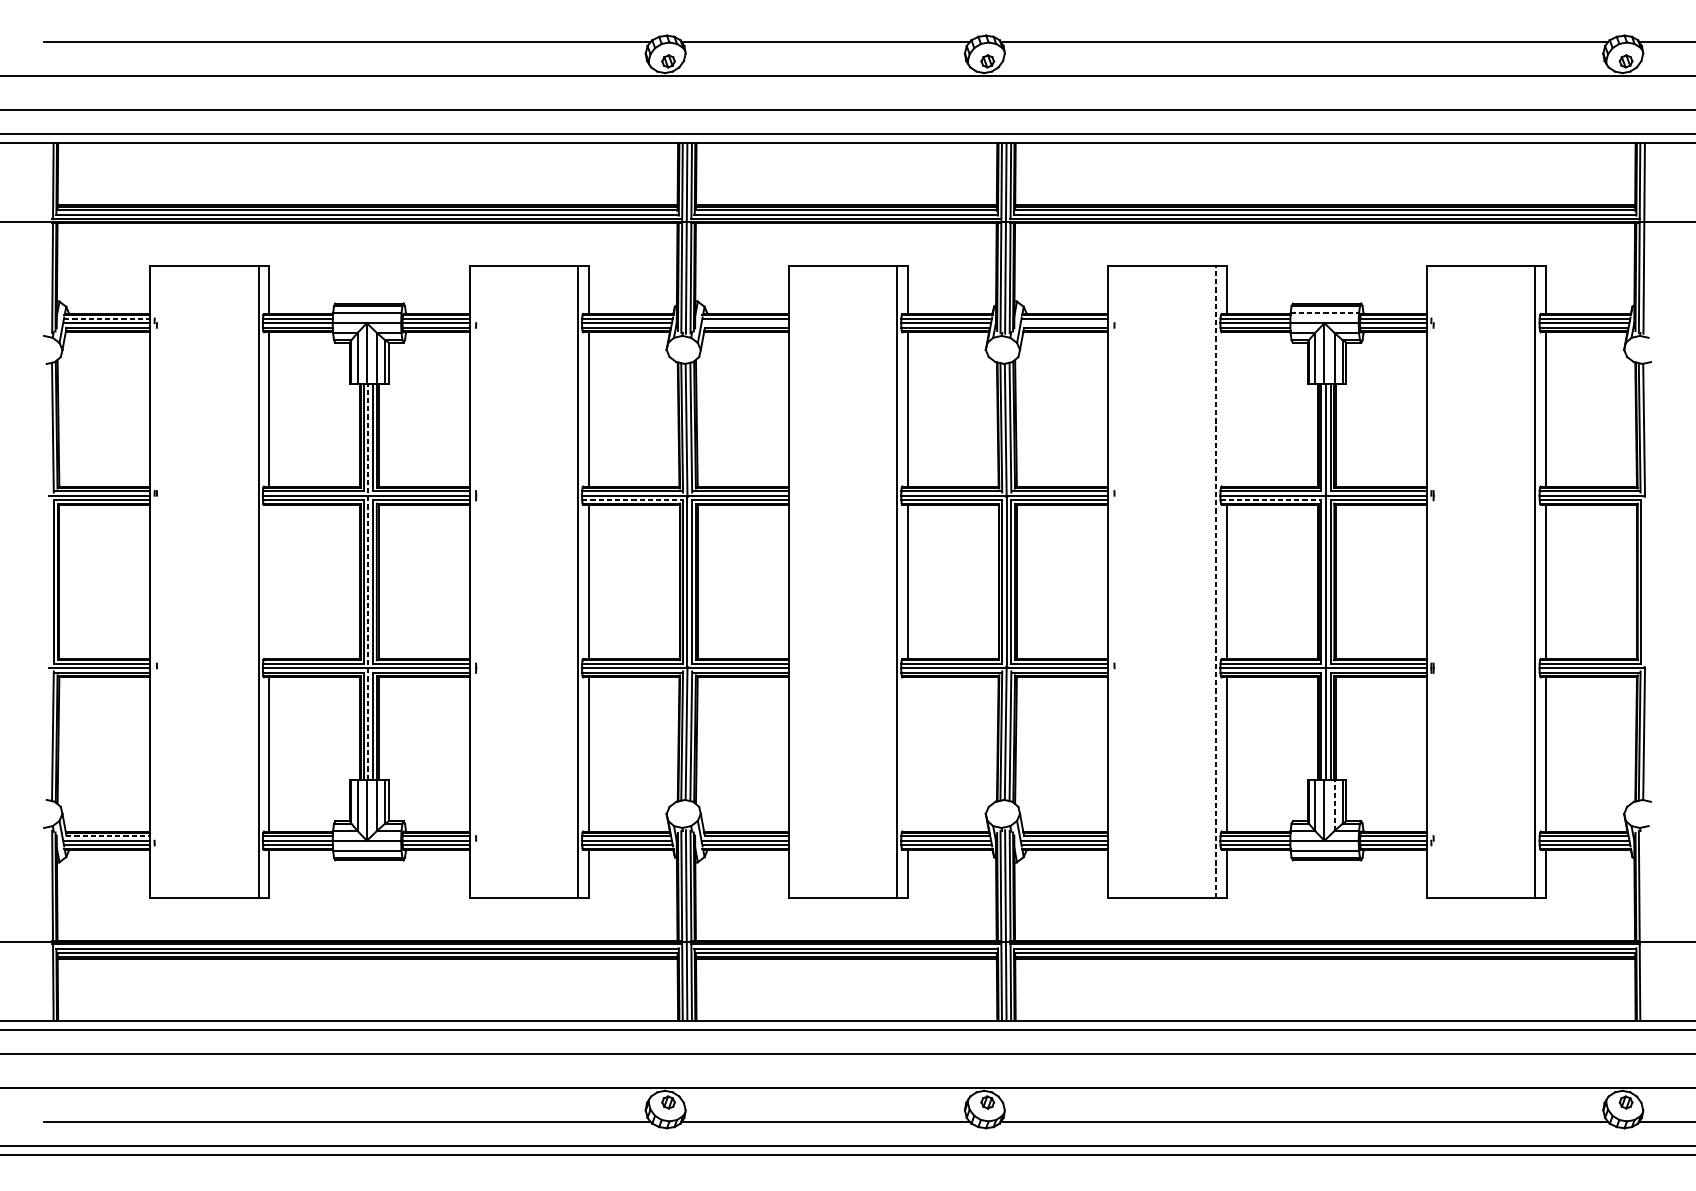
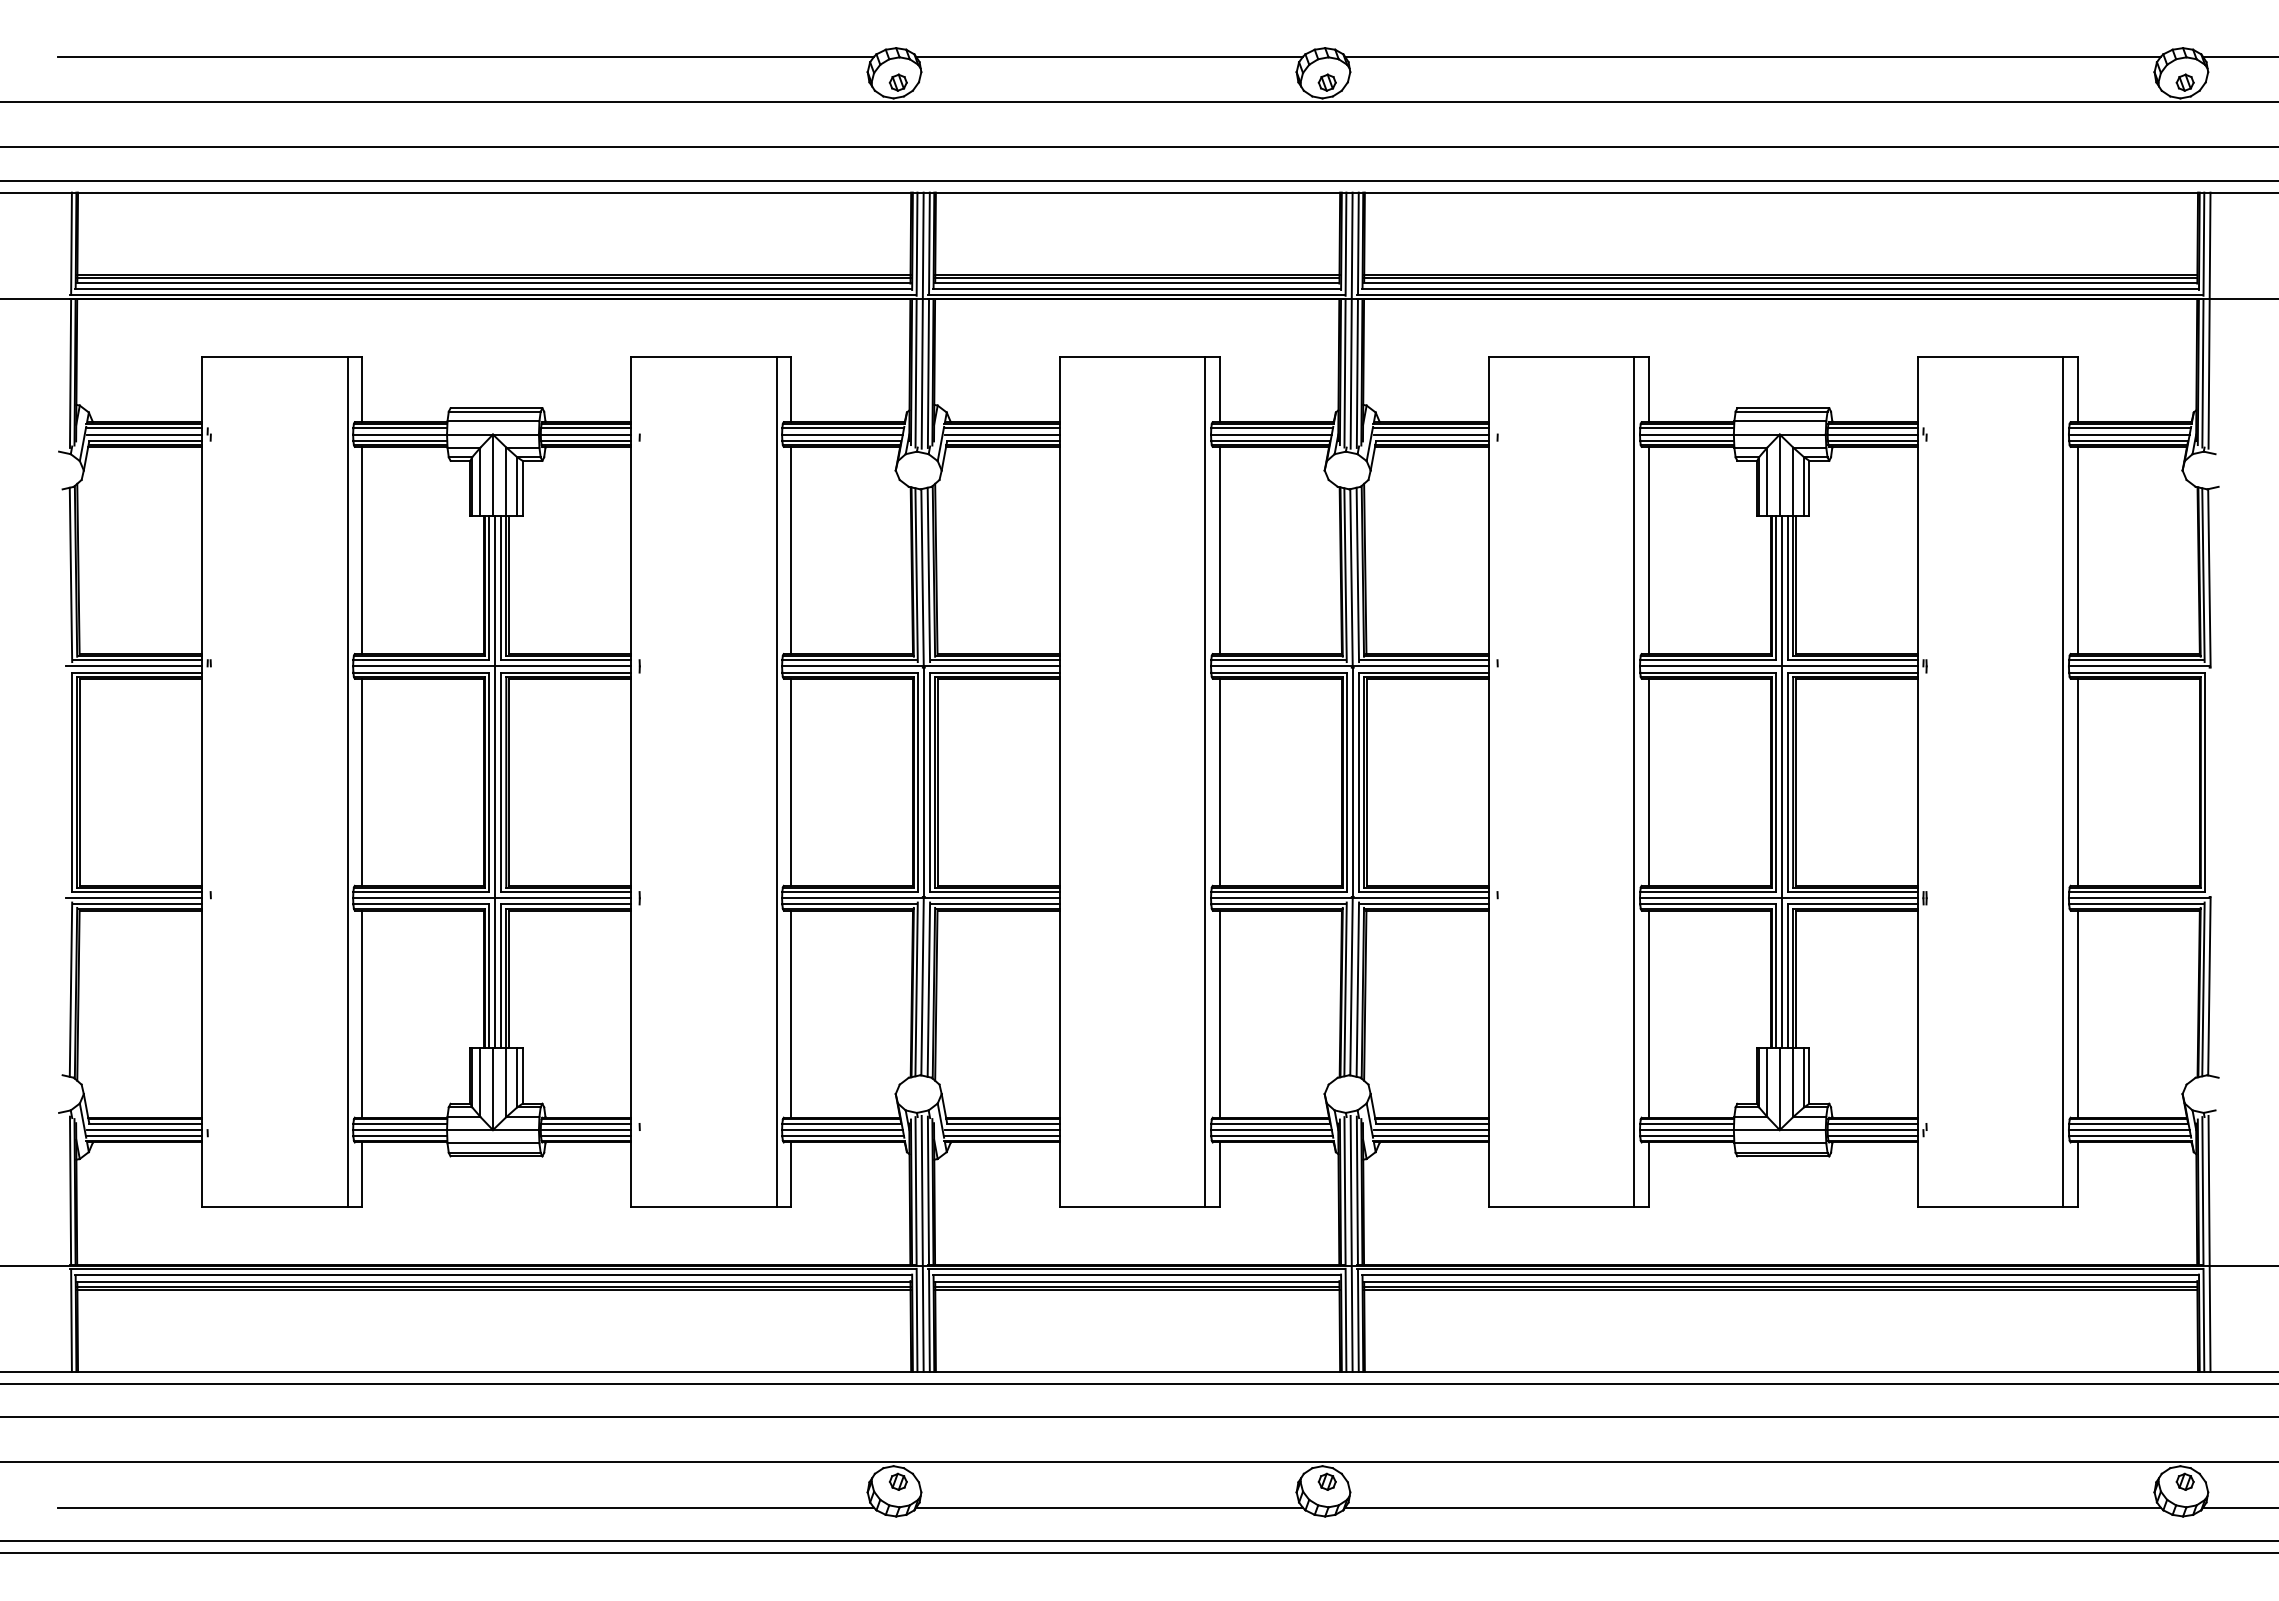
line: (1324, 313) -> (1780, 421), dashed -> solid
line: (107, 318) -> (144, 428), dashed -> solid
line: (745, 323) -> (1001, 434), added
line: (1064, 323) -> (1430, 434), added
line: (1226, 409) -> (1648, 550), added
line: (632, 500) -> (850, 672), dashed -> solid
line: (1270, 500) -> (1707, 672), dashed -> solid
line: (269, 581) -> (361, 781), added
line: (1216, 581) -> (1634, 781), dashed -> solid
line: (368, 582) -> (494, 782), dashed -> solid
line: (907, 753) -> (1219, 1013), added
line: (1334, 805) -> (1793, 1082), dashed -> solid
line: (108, 835) -> (145, 1123), dashed -> solid
line: (1644, 925) -> (2209, 1243), added

